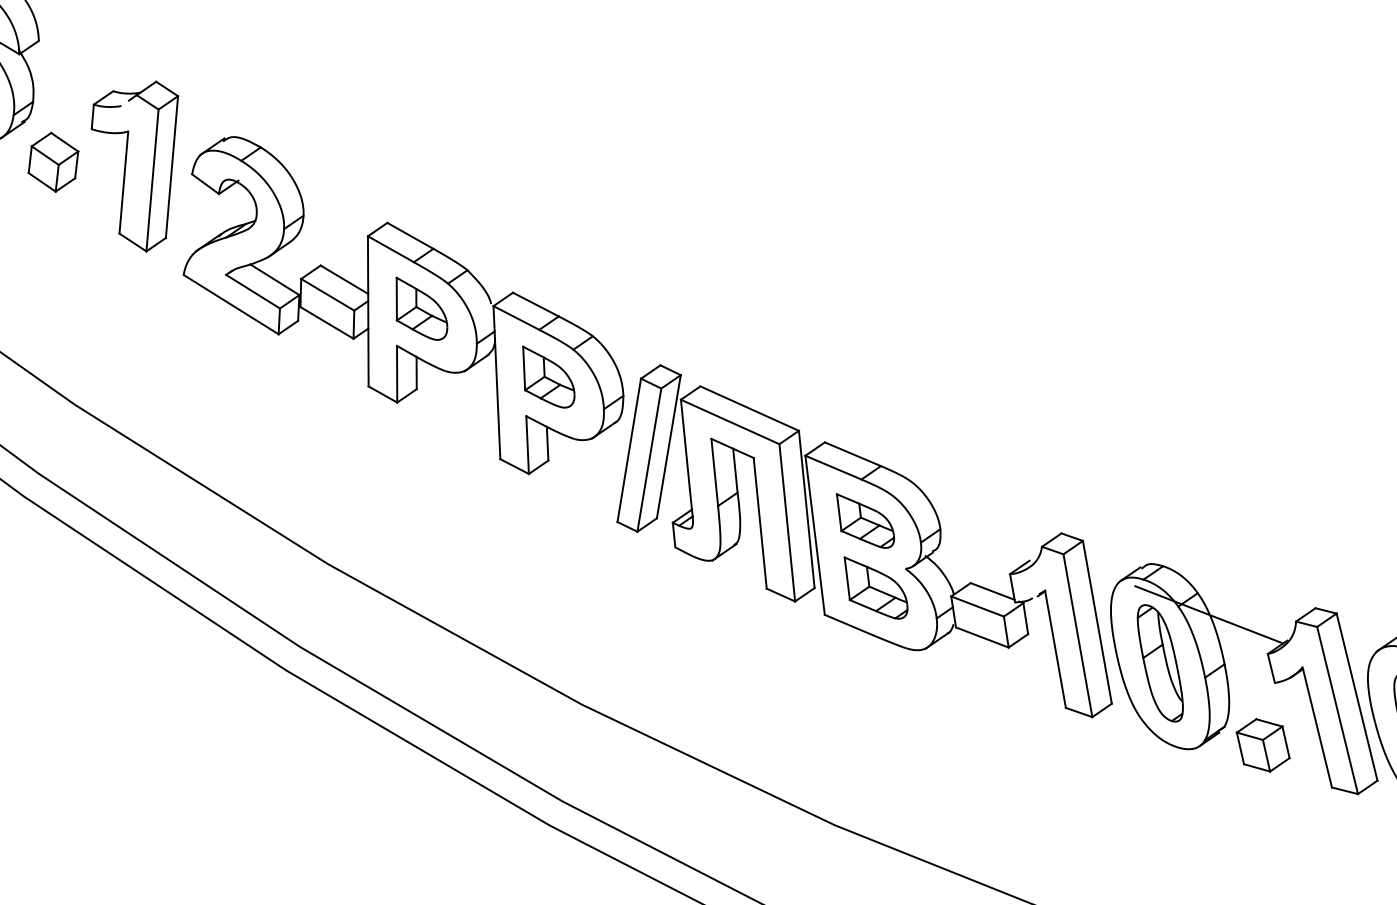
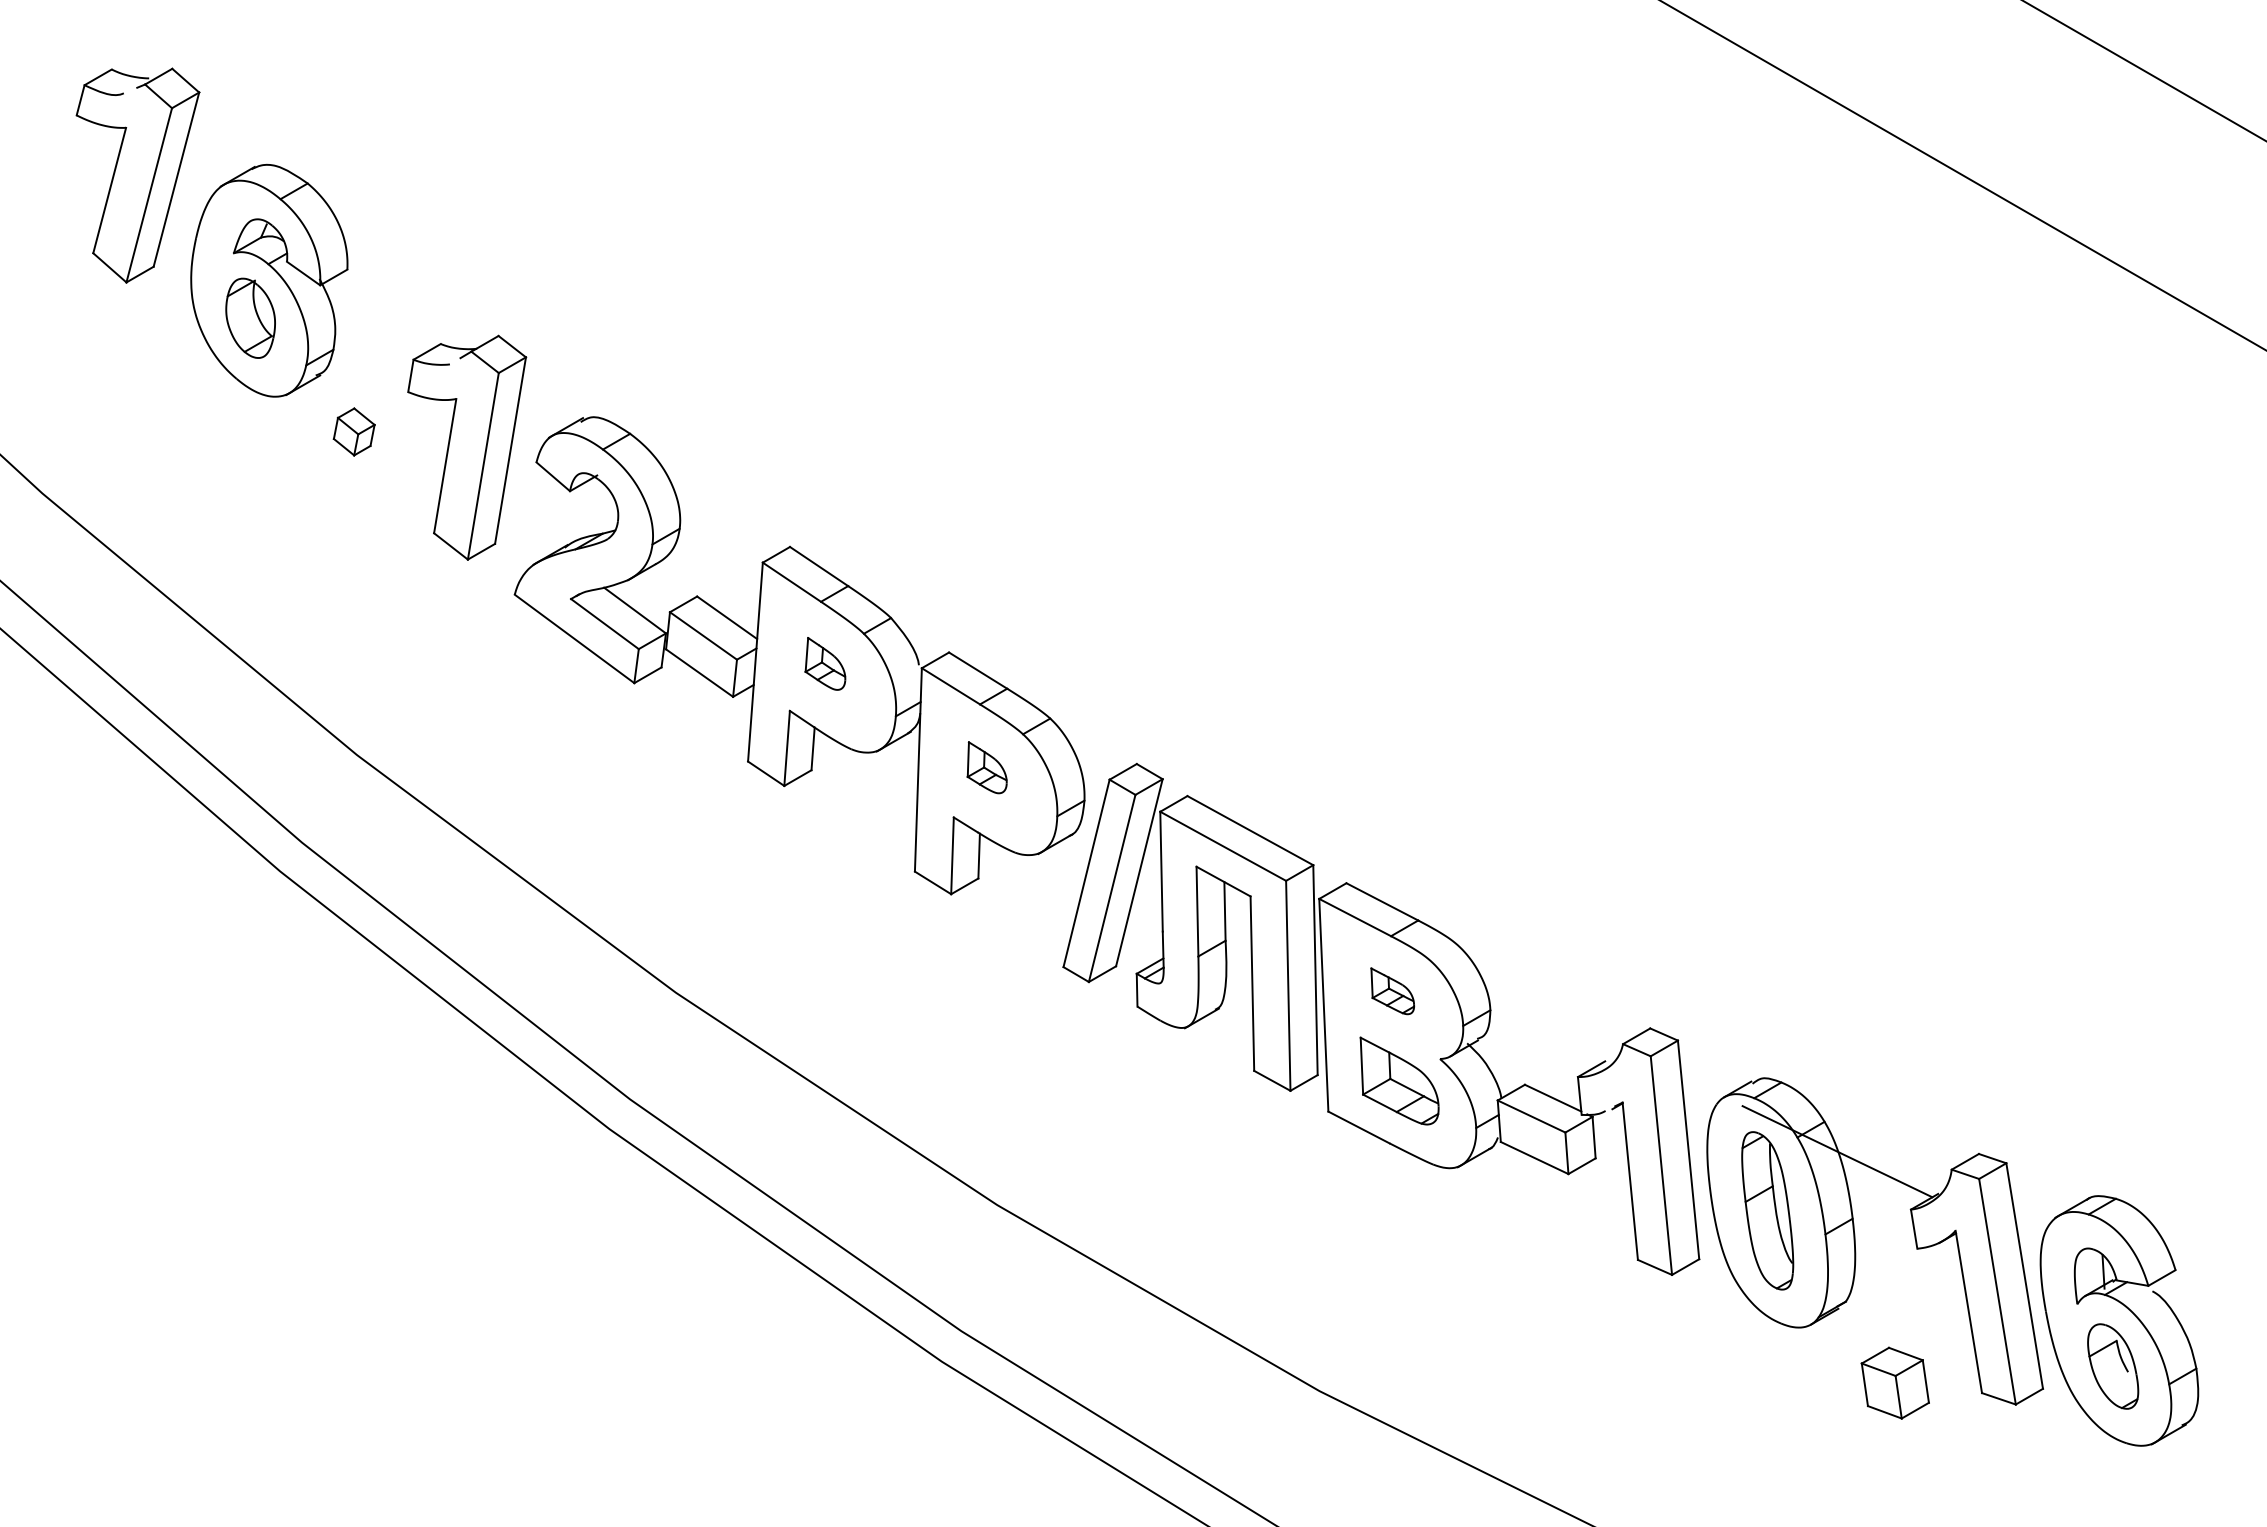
part: (53, 161) -> (354, 431), size x0.6
part: (420, 308) -> (825, 663), size x0.6
part: (547, 376) -> (986, 767), size x0.6
part: (865, 520) -> (1392, 991), size x0.6
part: (1262, 744) -> (1894, 1382), moved

